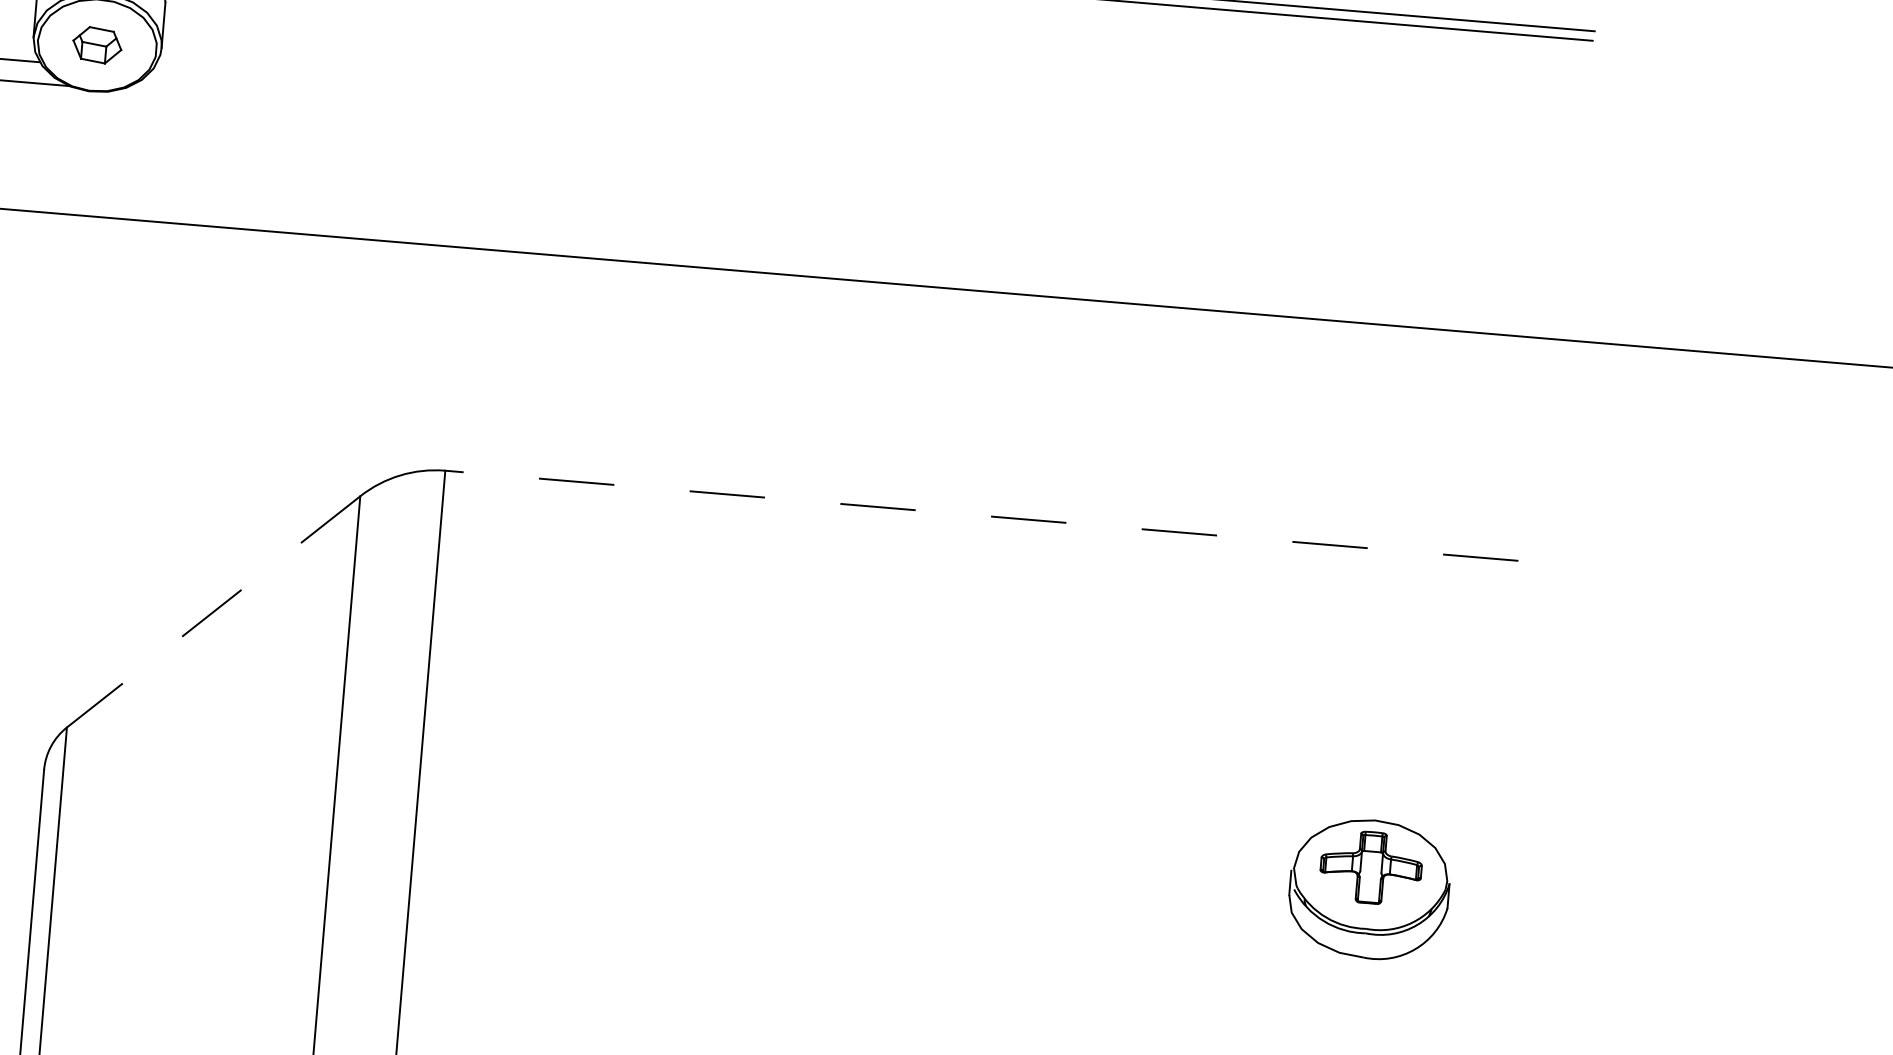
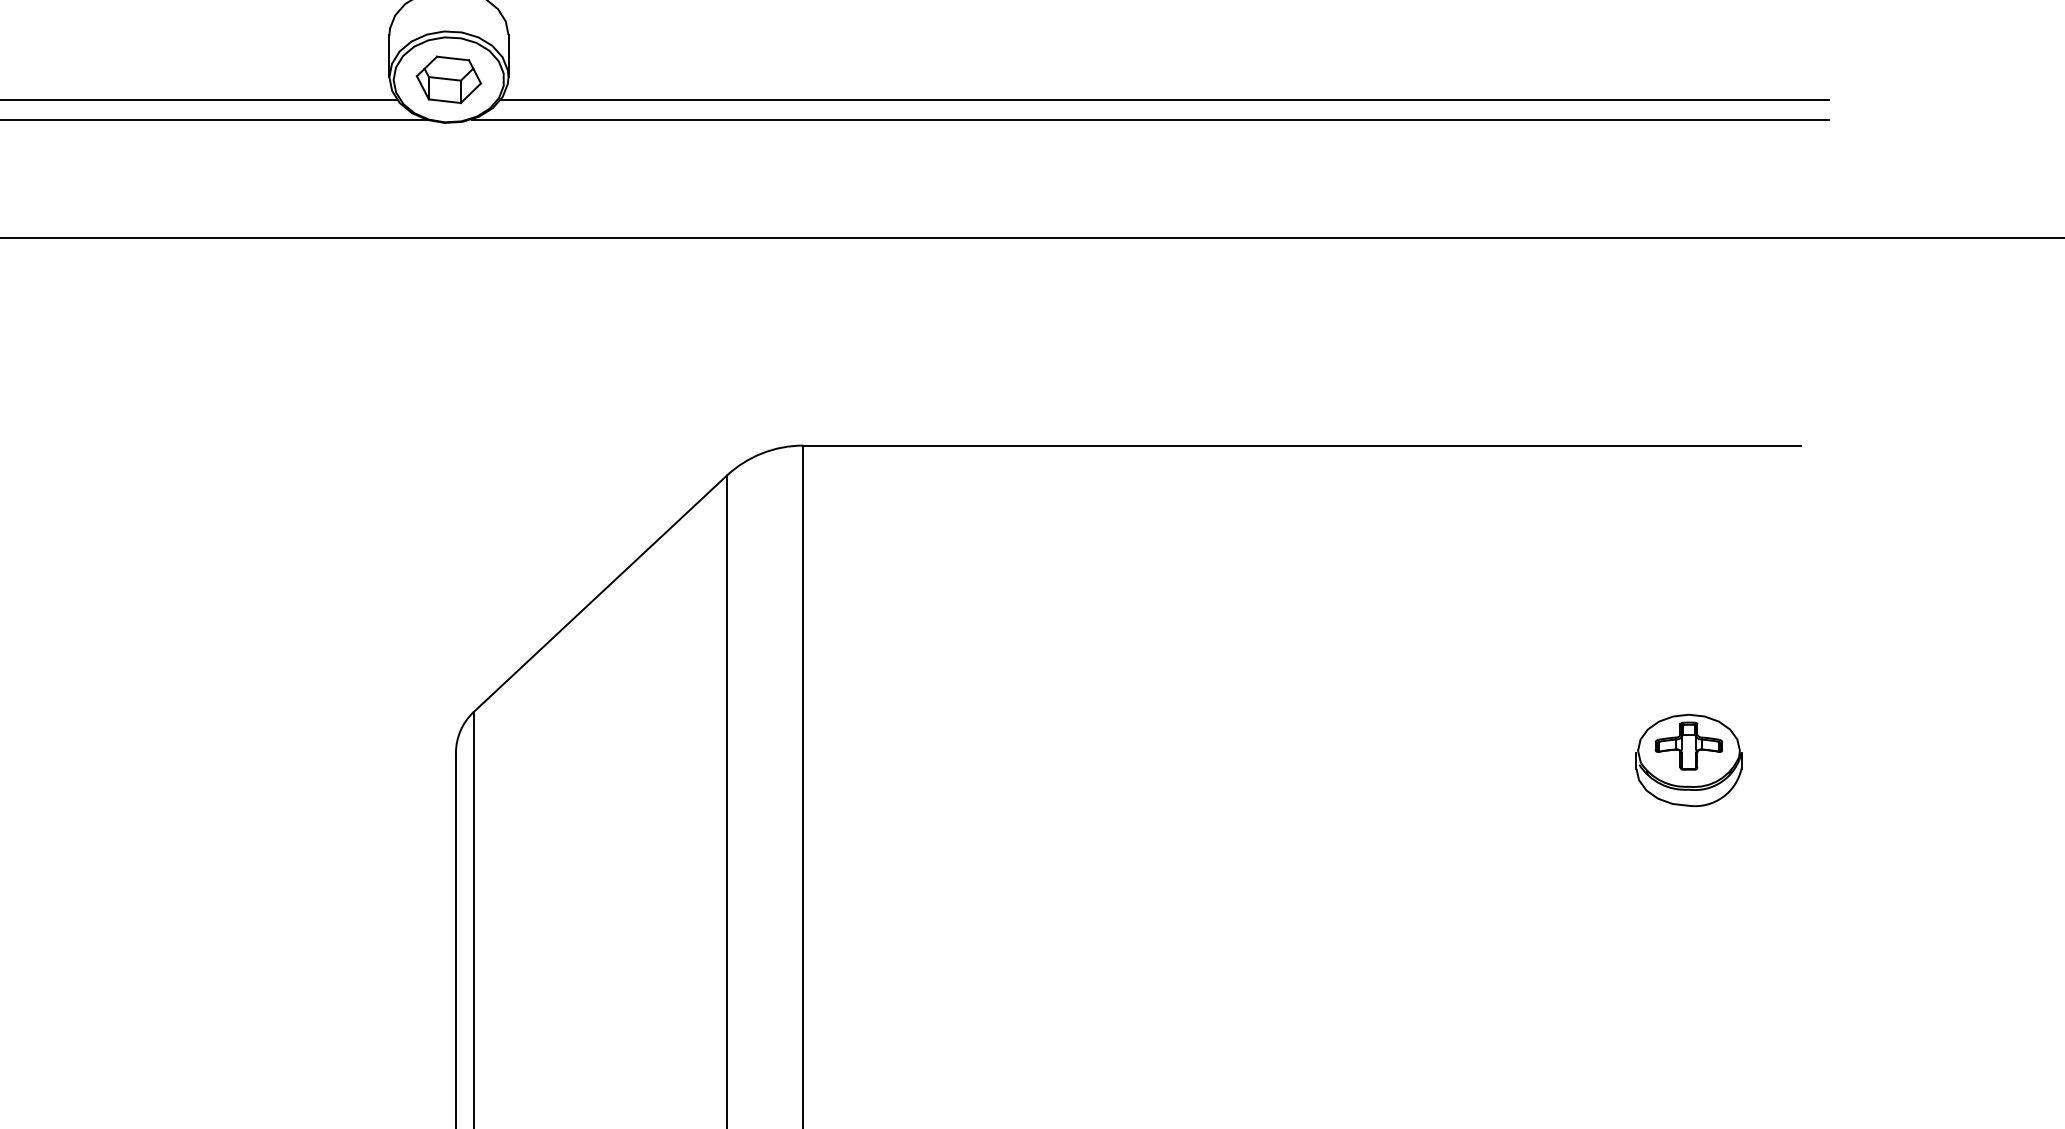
part: (96, 44) -> (448, 79), size x1.43
line: (865, 131) -> (1164, 99), added
line: (848, 151) -> (1150, 119), added
line: (982, 515) -> (1302, 445), dashed -> solid
line: (212, 612) -> (599, 594), dashed -> solid
part: (1368, 889) -> (1688, 760), size x0.71

